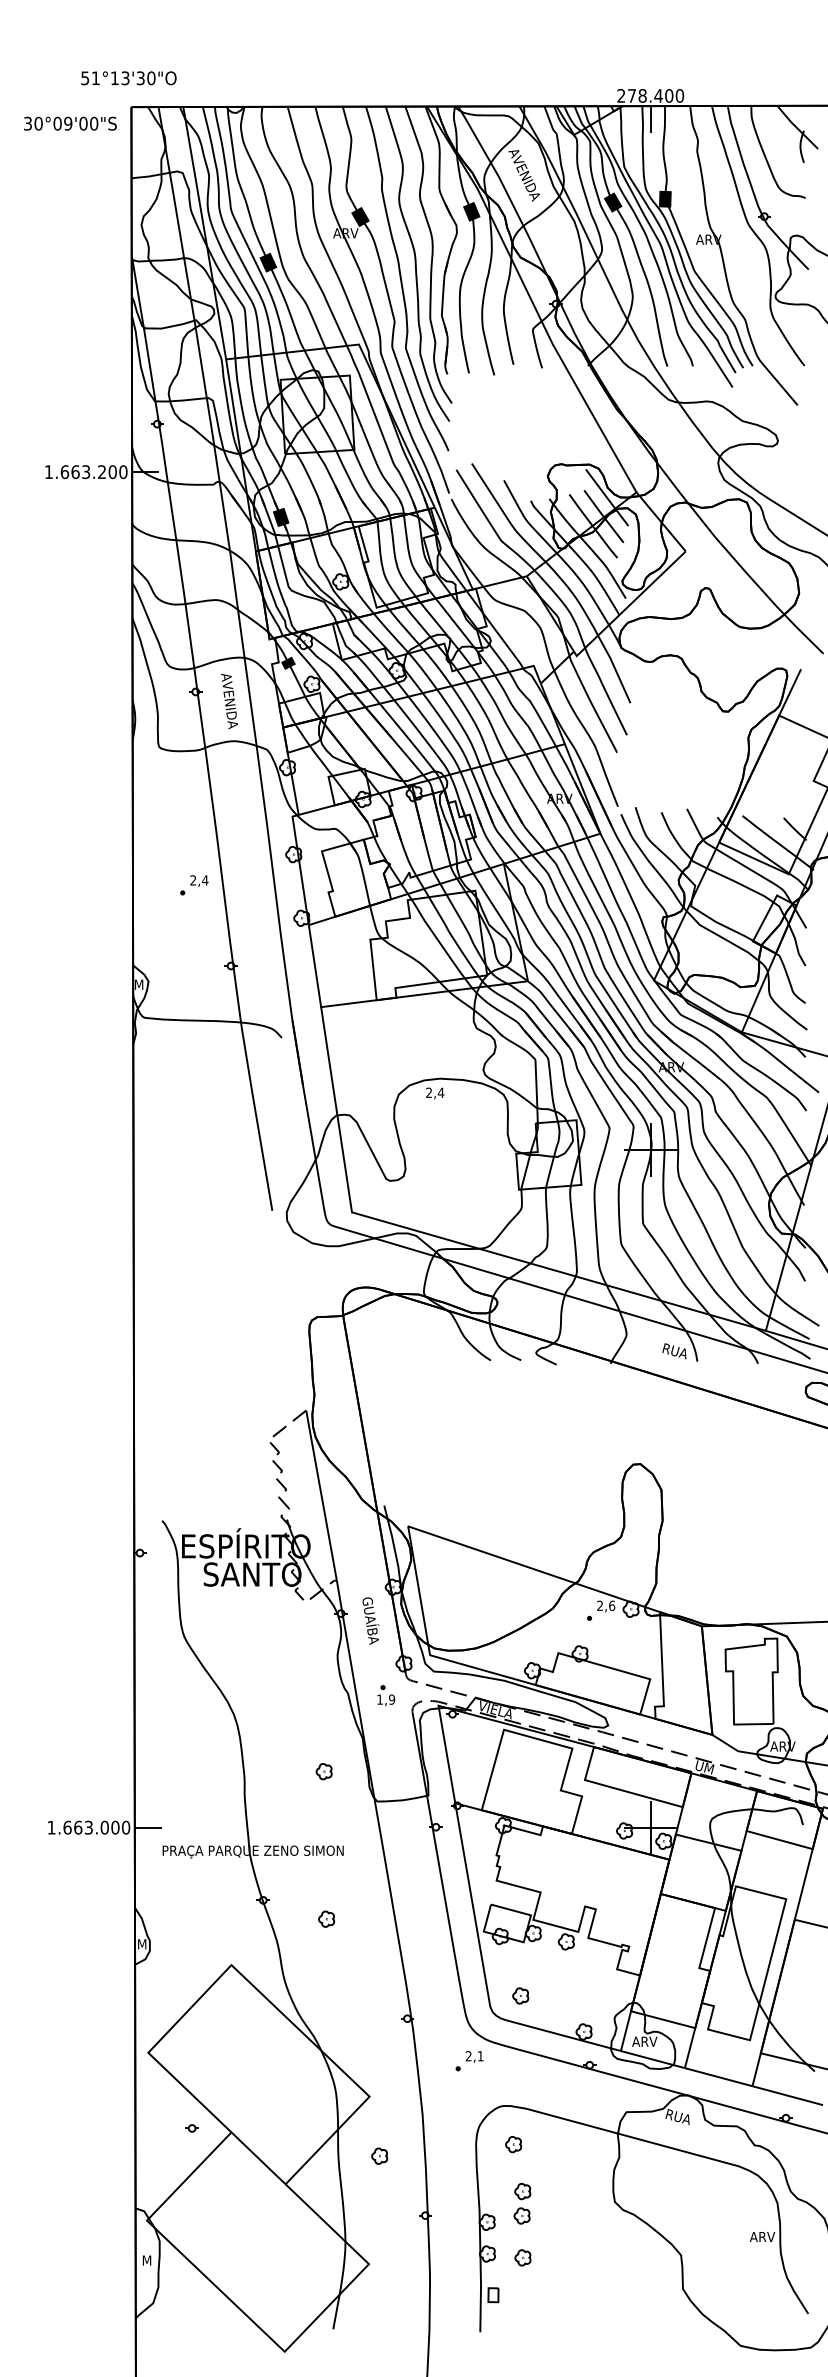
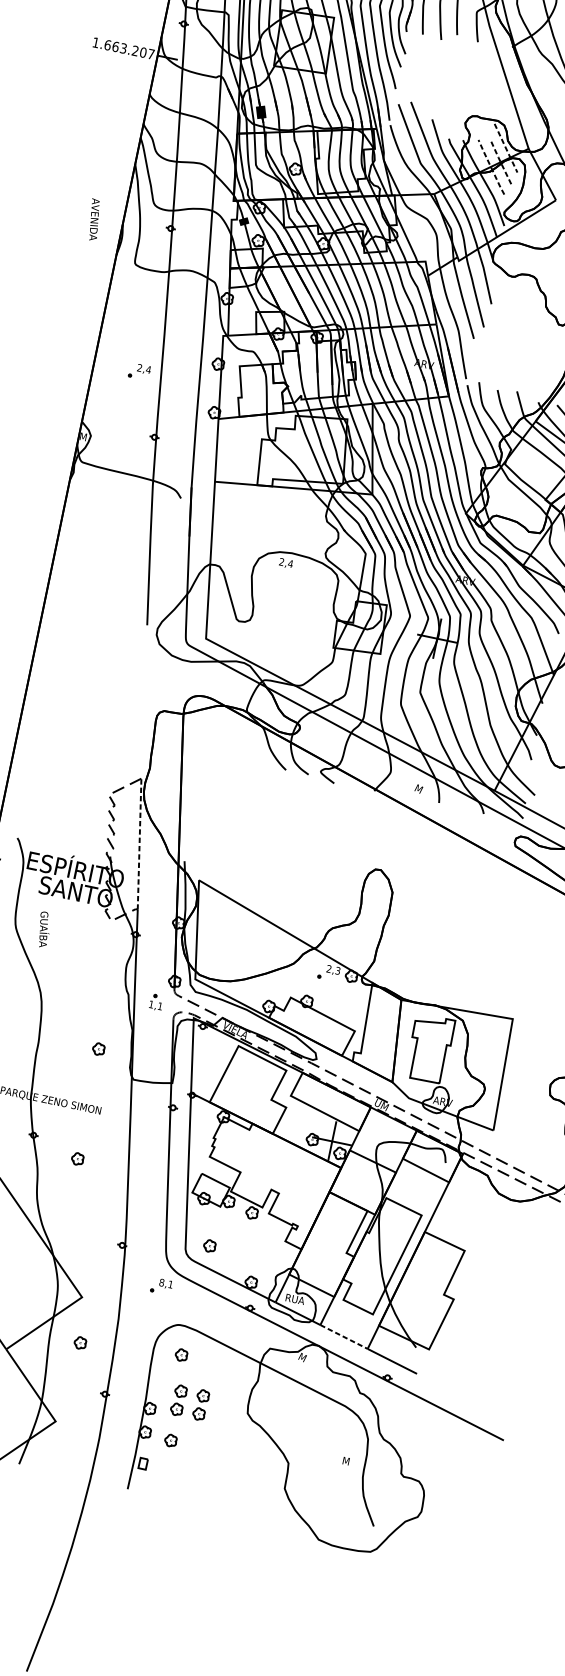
text: (123, 472) -> (151, 54), 1.663.200 -> 1.663.207
line: (607, 498) -> (506, 148), solid -> dashed
line: (603, 516) -> (500, 161), solid -> dashed
line: (593, 526) -> (491, 167), solid -> dashed
text: (229, 701) -> (94, 219), moved
text: (675, 1351) -> (424, 792), RUA -> M
line: (321, 1495) -> (139, 844), solid -> dashed
text: (612, 1605) -> (338, 970), 2,6 -> 2,3
text: (370, 1620) -> (43, 929), moved
text: (392, 1699) -> (160, 1006), 1,9 -> 1,1
text: (644, 2041) -> (294, 1299), ARV -> RUA
text: (468, 2056) -> (161, 1282), 2,1 -> 8,1
line: (718, 2077) -> (343, 1337), solid -> dashed
text: (678, 2117) -> (307, 1360), RUA -> M
part: (552, 2203) -> (201, 1404), added
text: (762, 2237) -> (351, 1462), ARV -> M

